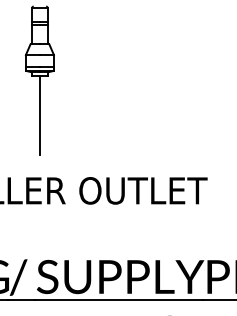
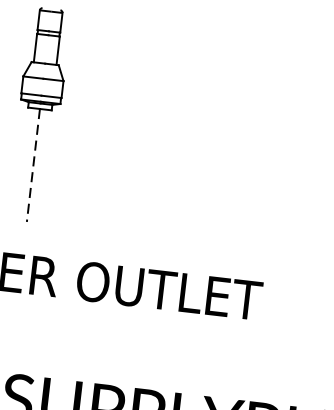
line: (39, 115) -> (32, 165), solid -> dashed

